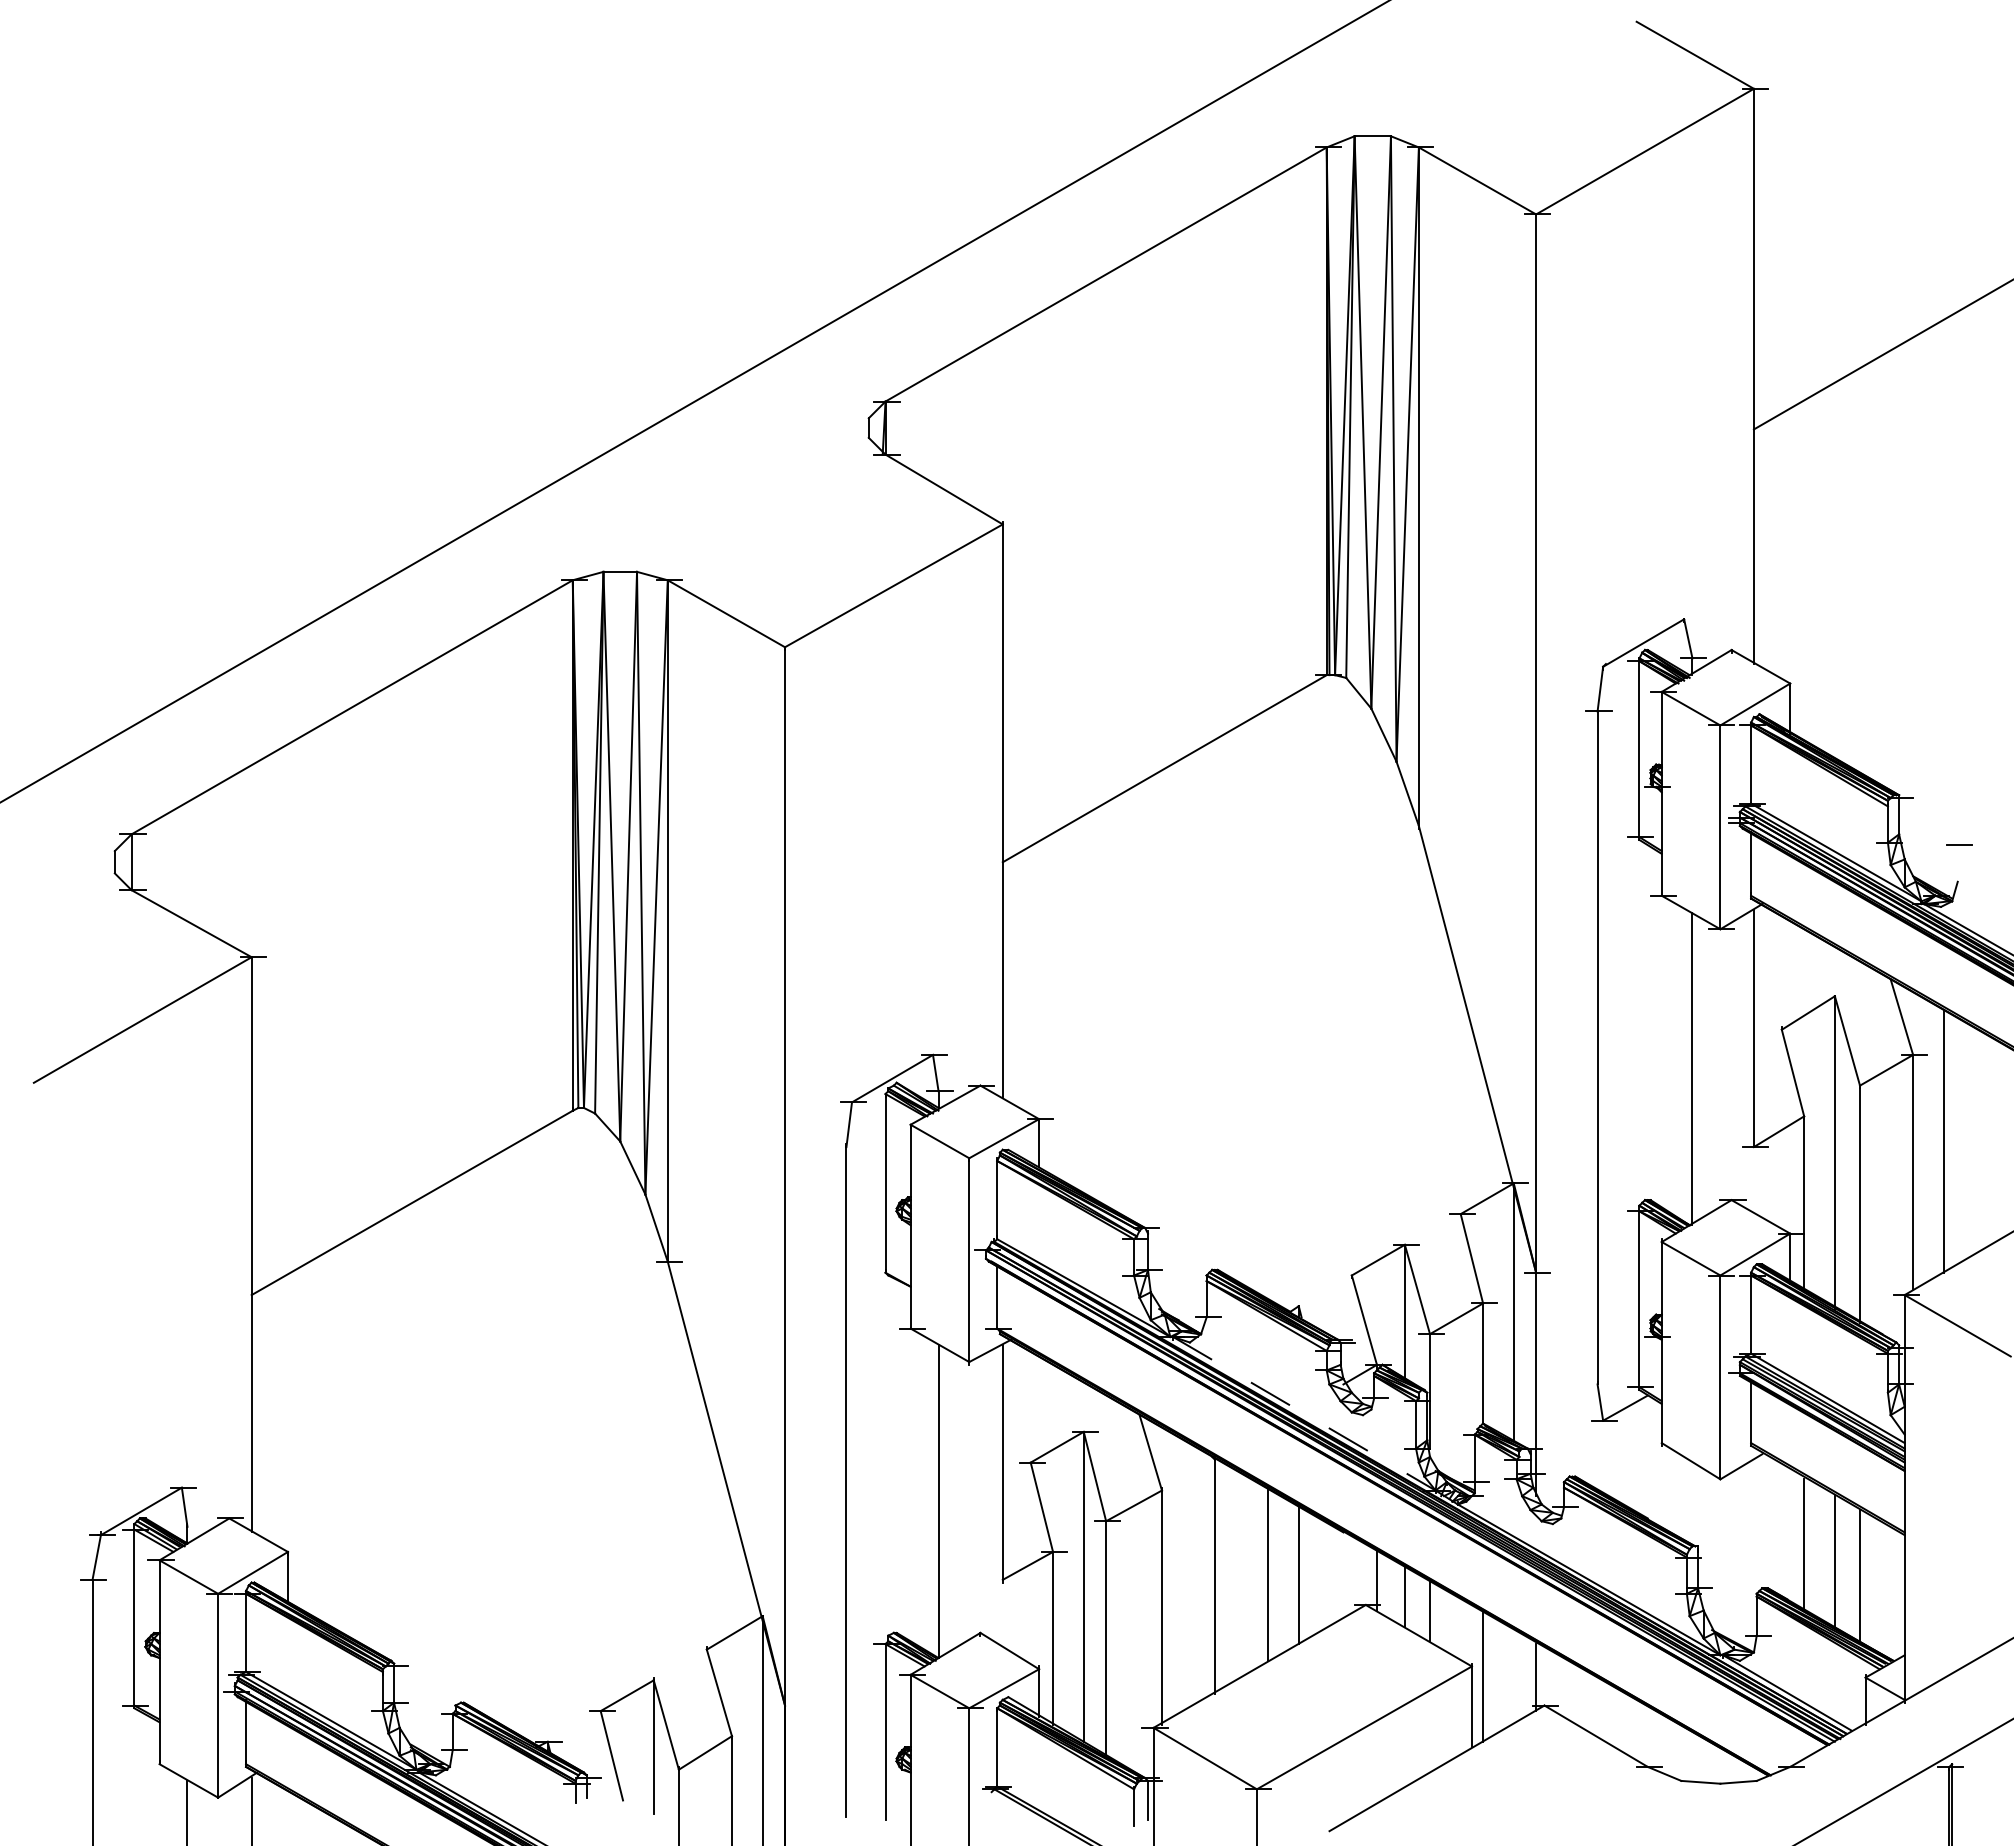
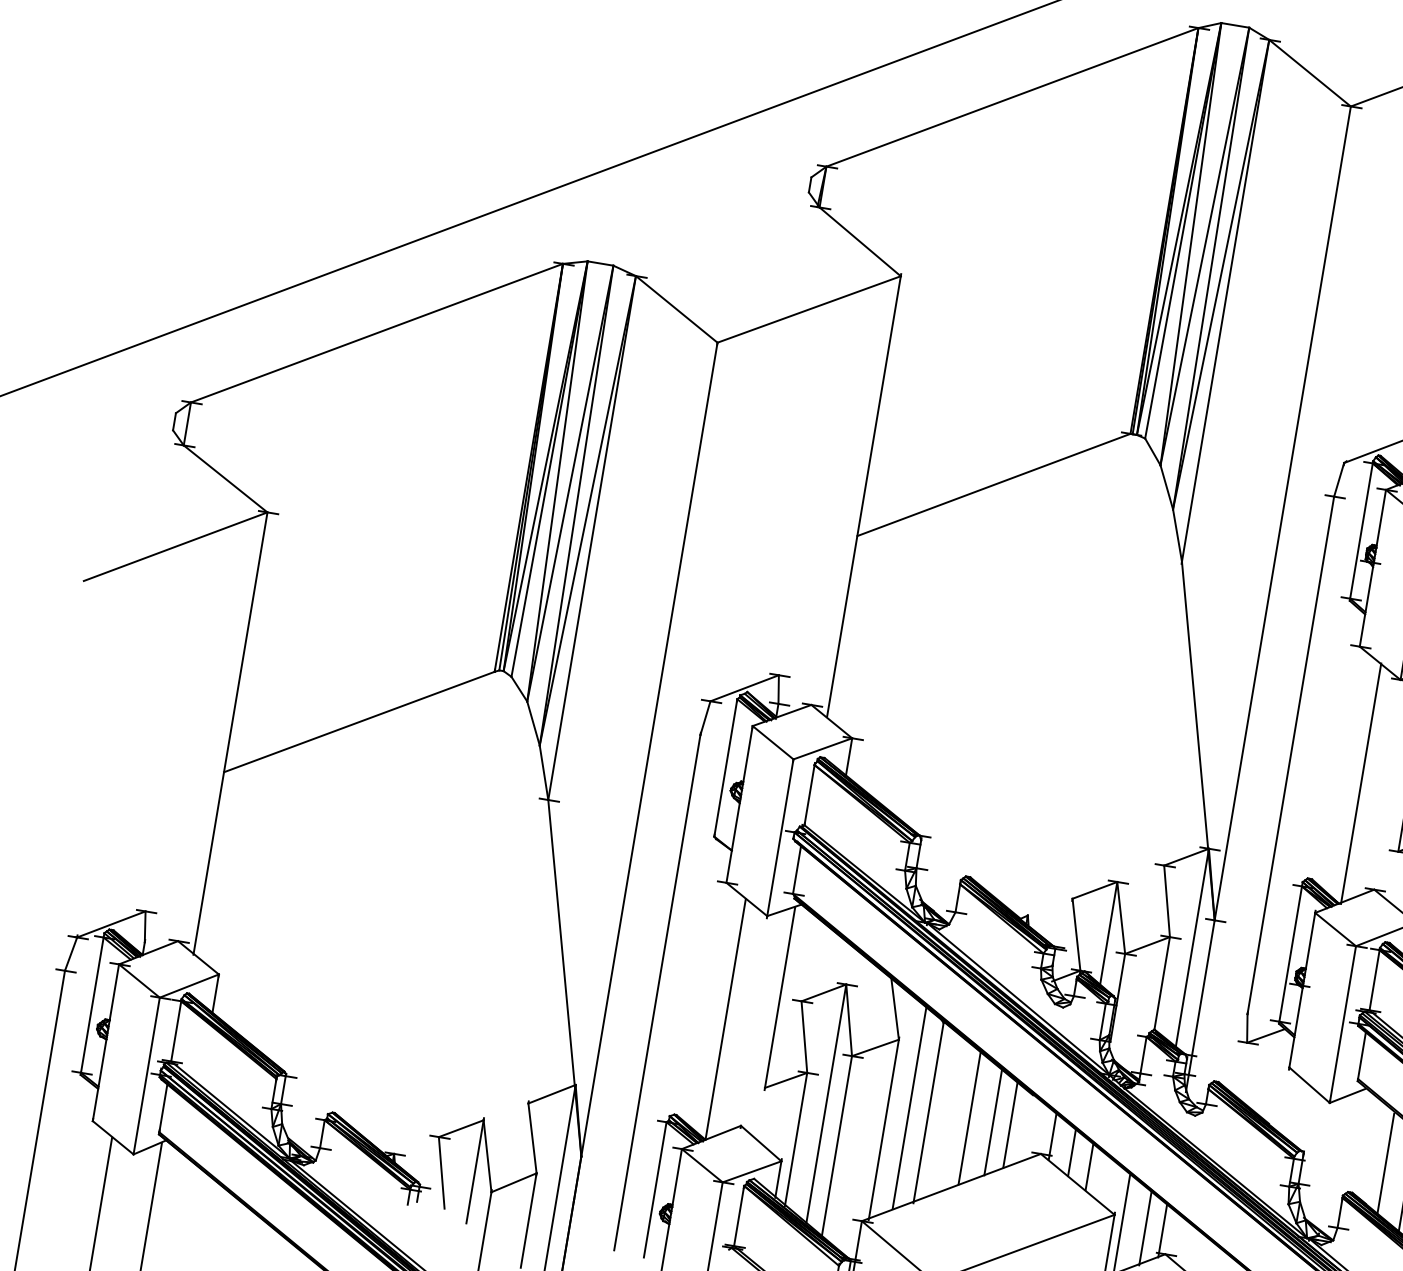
line: (1304, 1413) -> (1018, 998), dashed -> solid
line: (1189, 1574) -> (909, 1107), added
line: (1321, 1574) -> (1010, 1124), added
line: (1513, 1677) -> (1145, 1228), added

